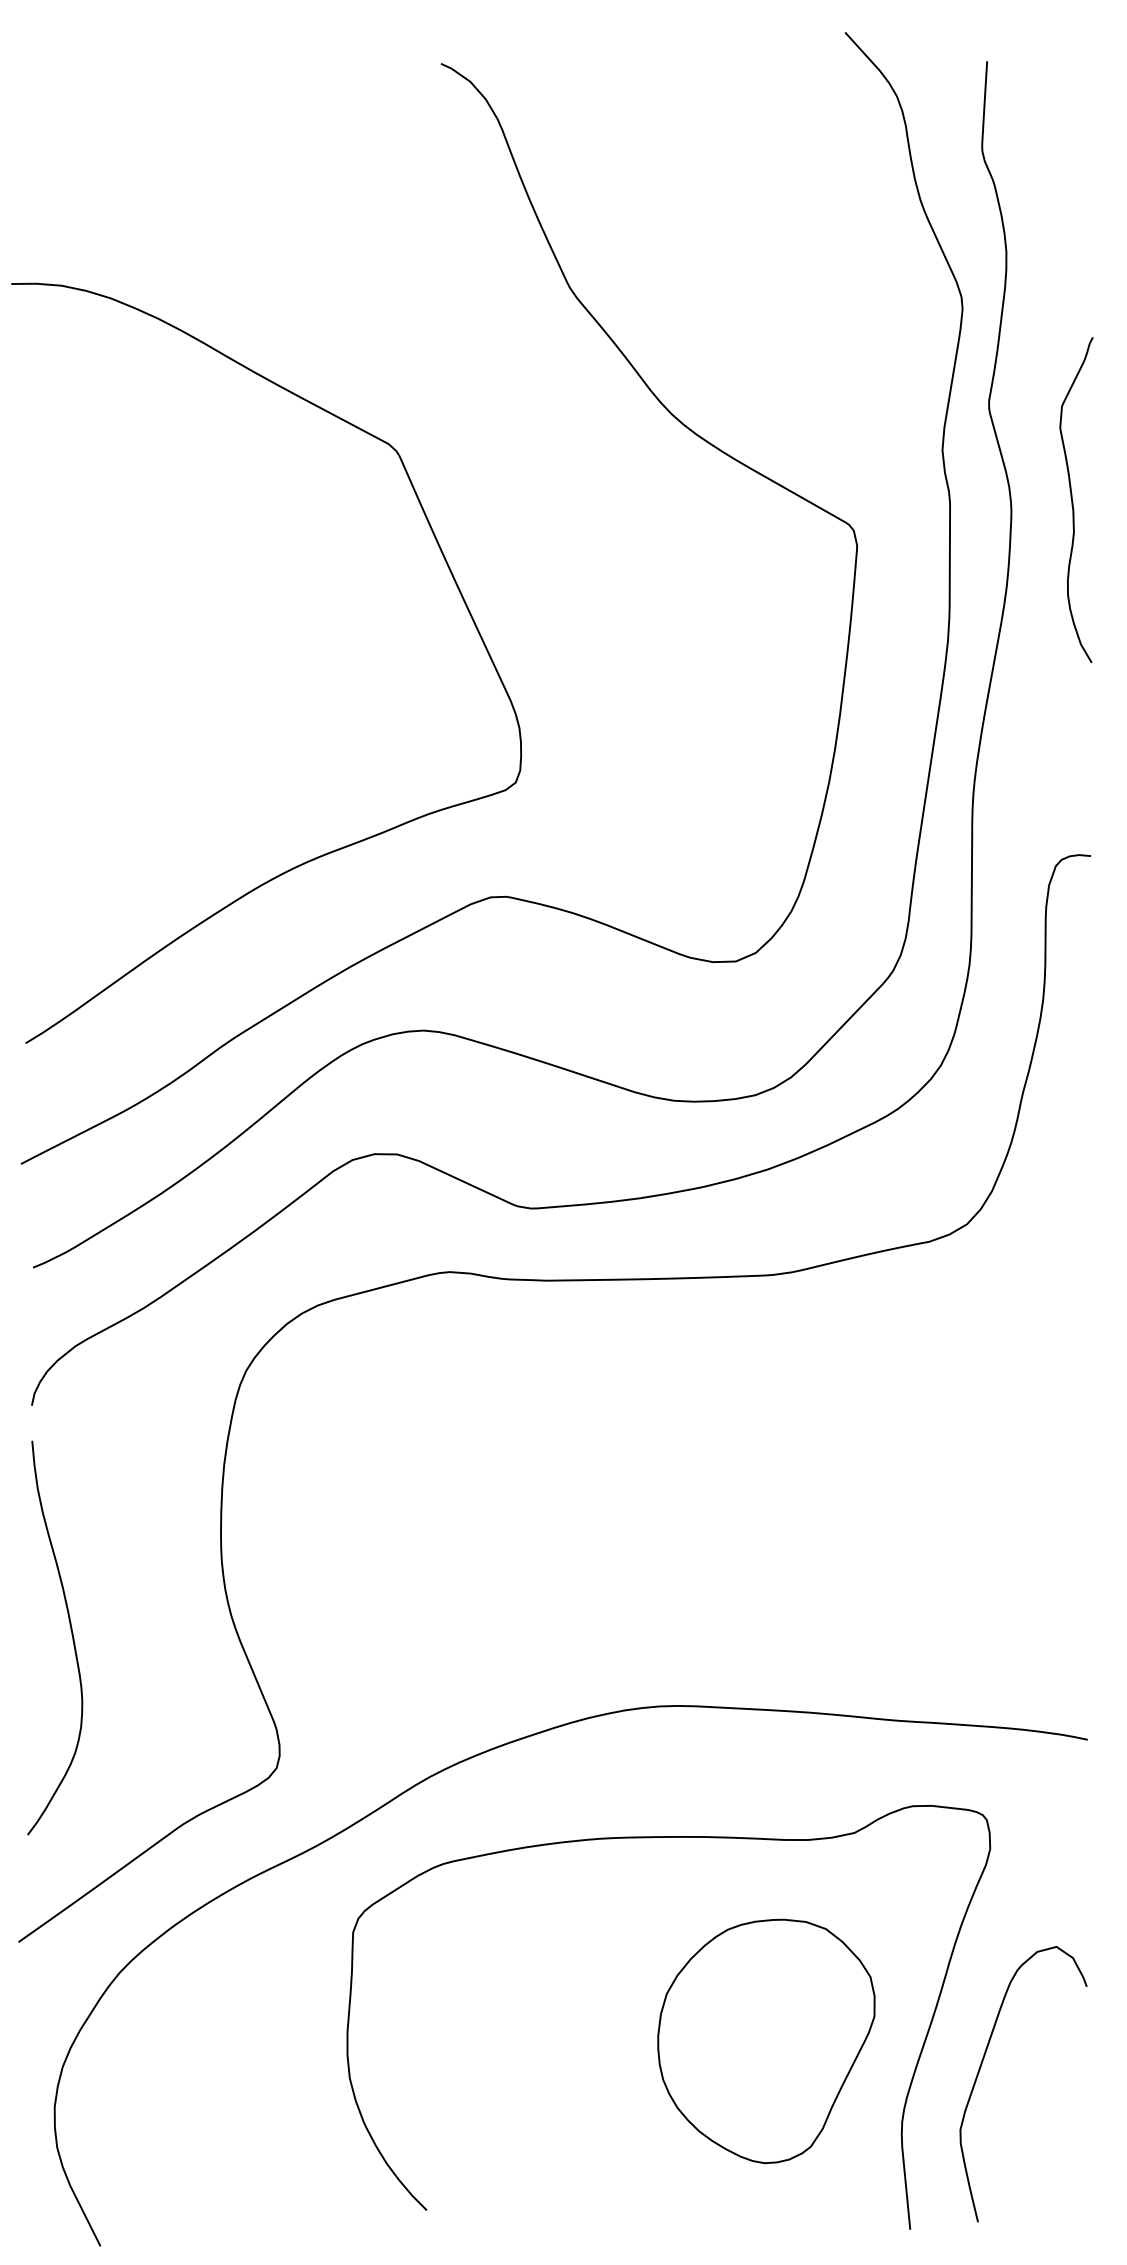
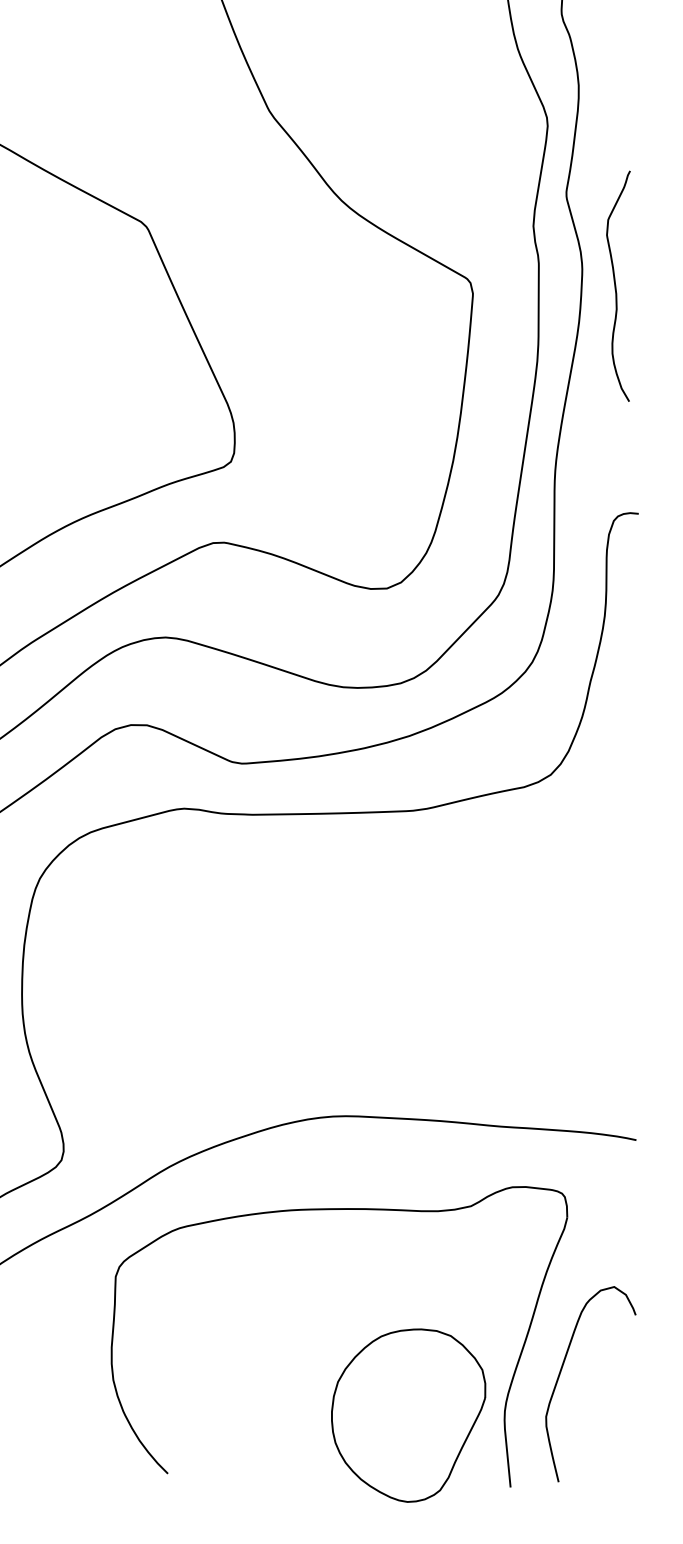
curve: (1073, 501) -> (616, 287), moved
part: (766, 2041) -> (408, 1415), moved

